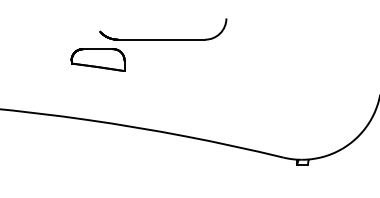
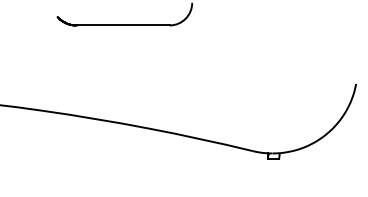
part: (97, 59) -> (54, 46), removed

